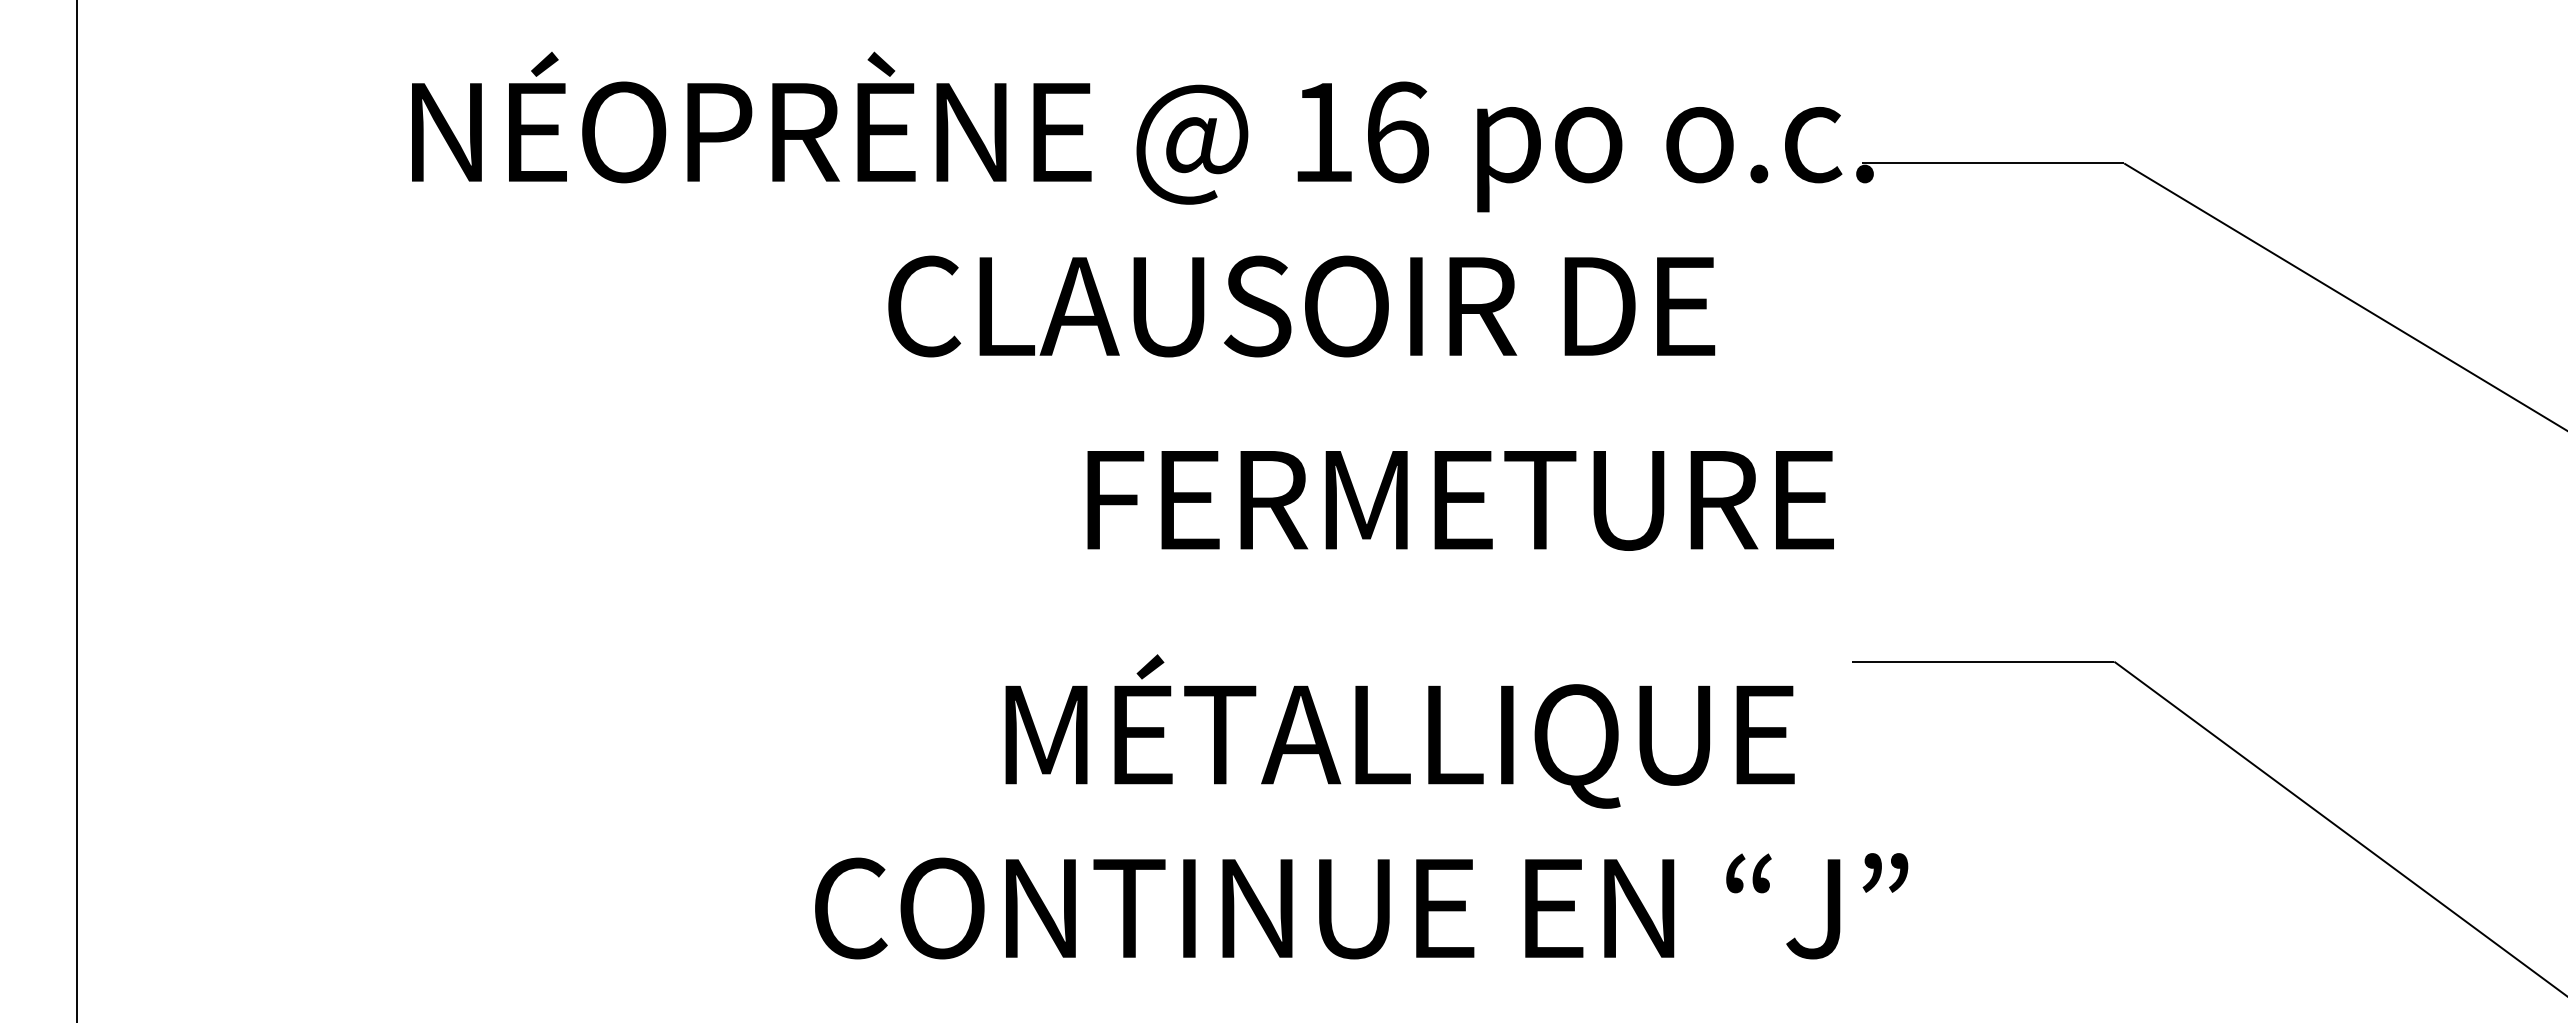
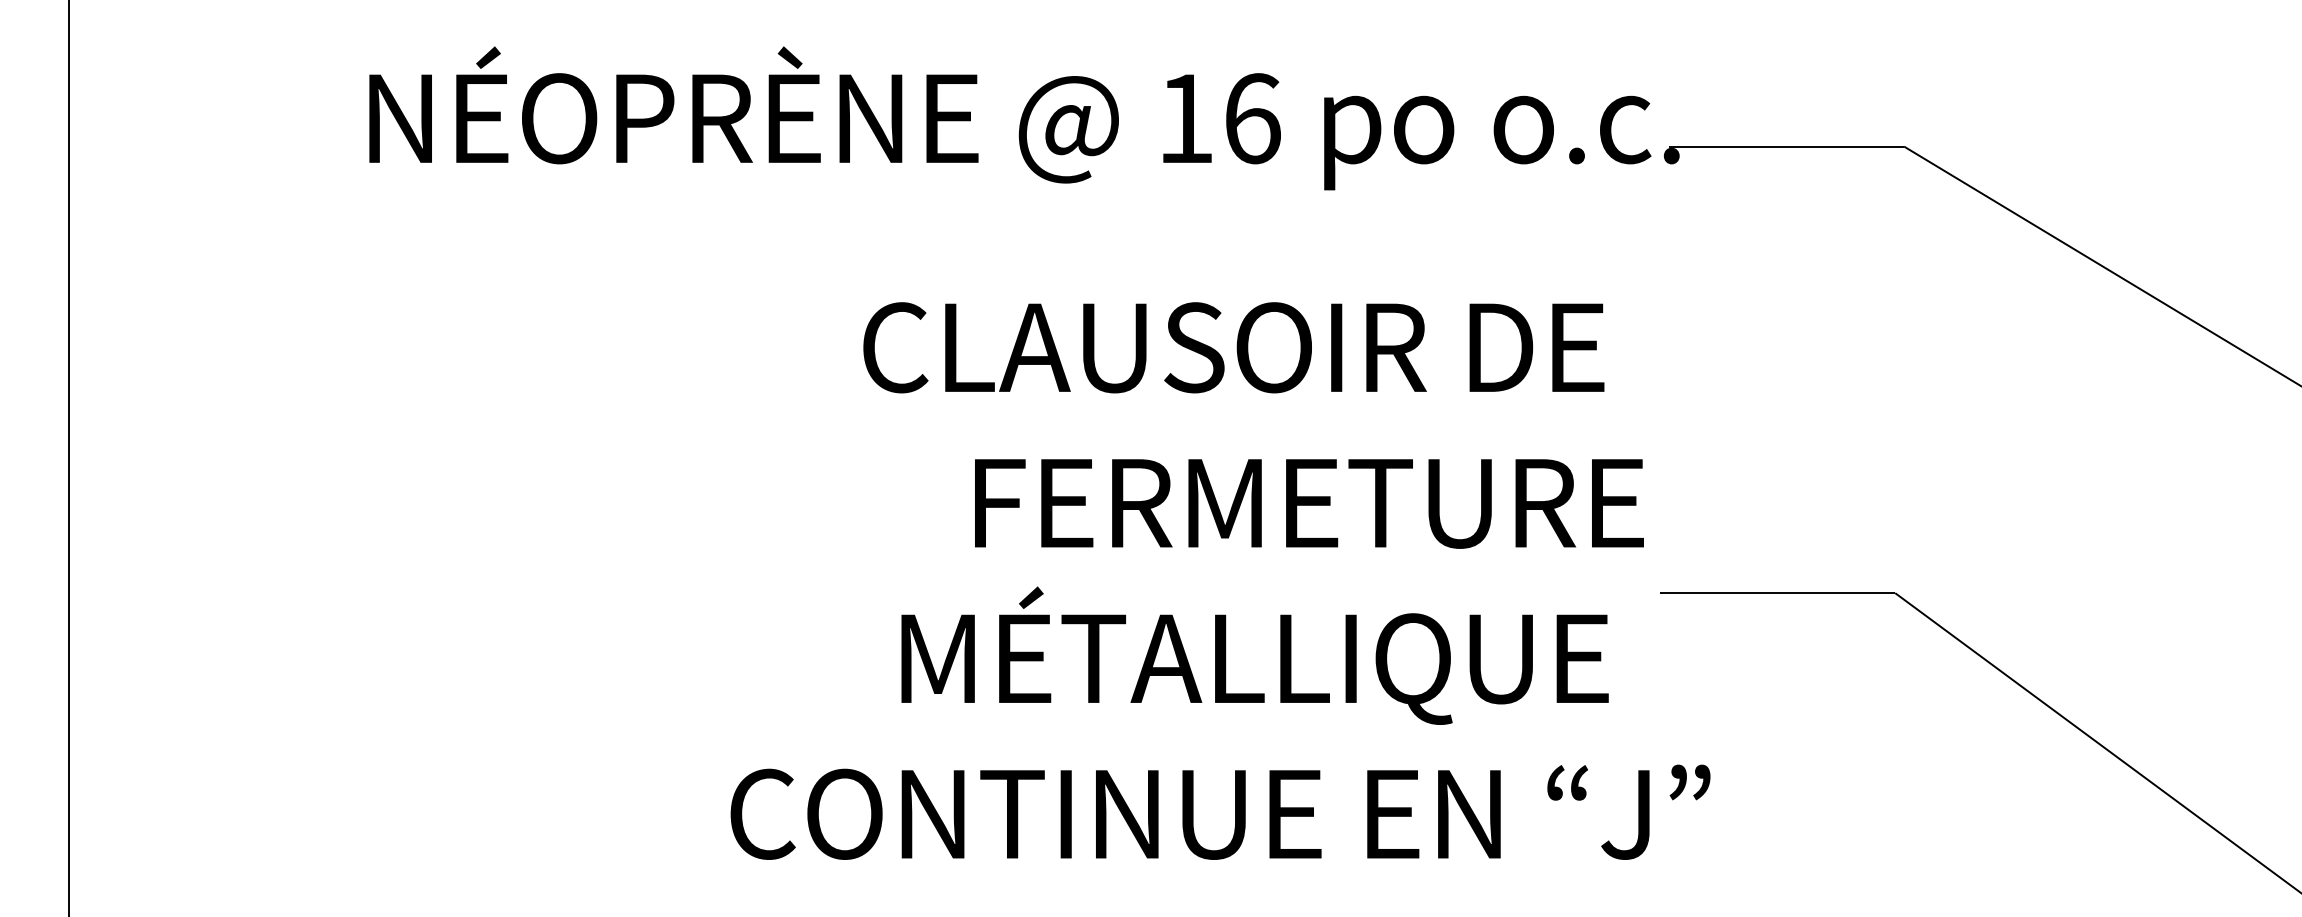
text: (1301, 306) -> (1233, 347), moved
text: (1460, 500) -> (1309, 503), moved

